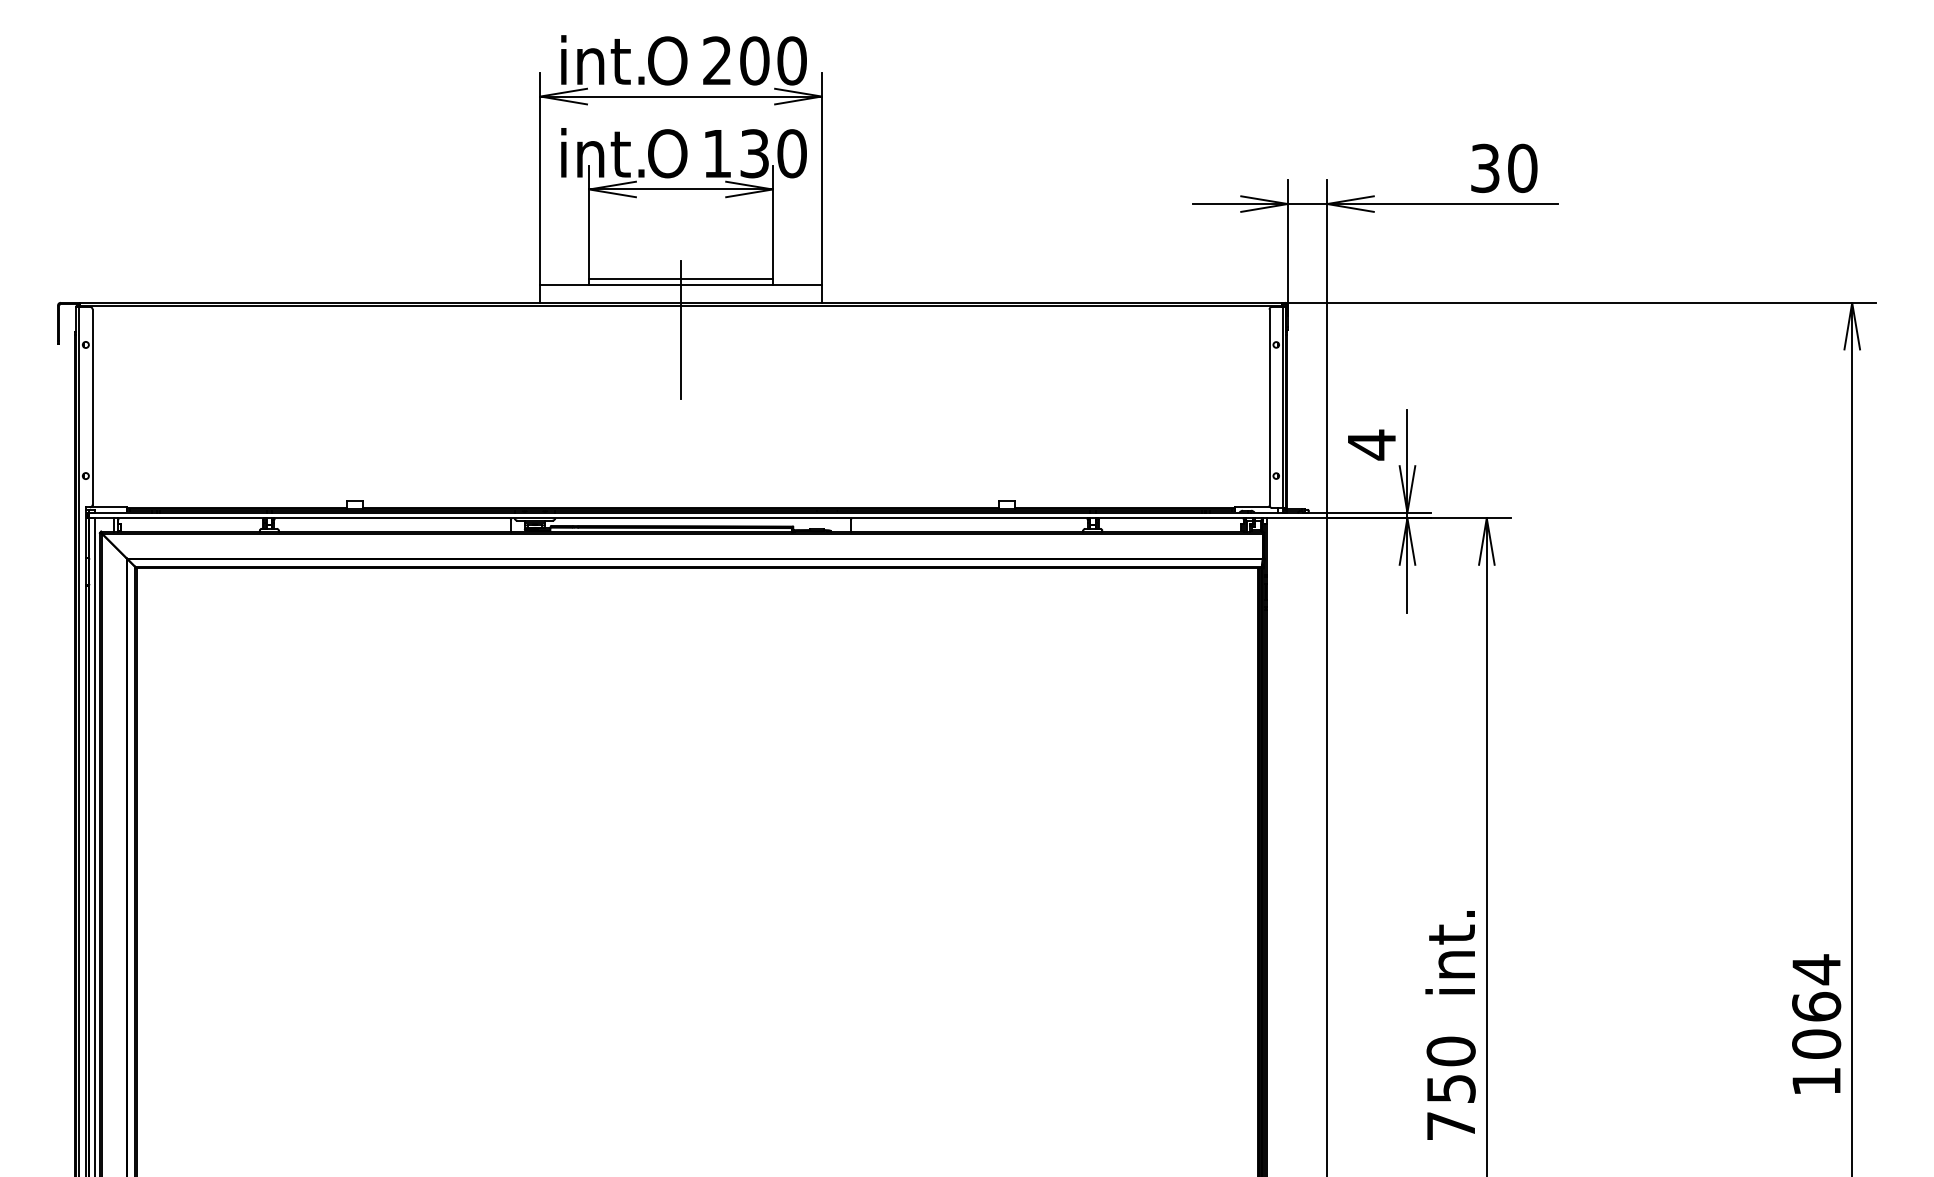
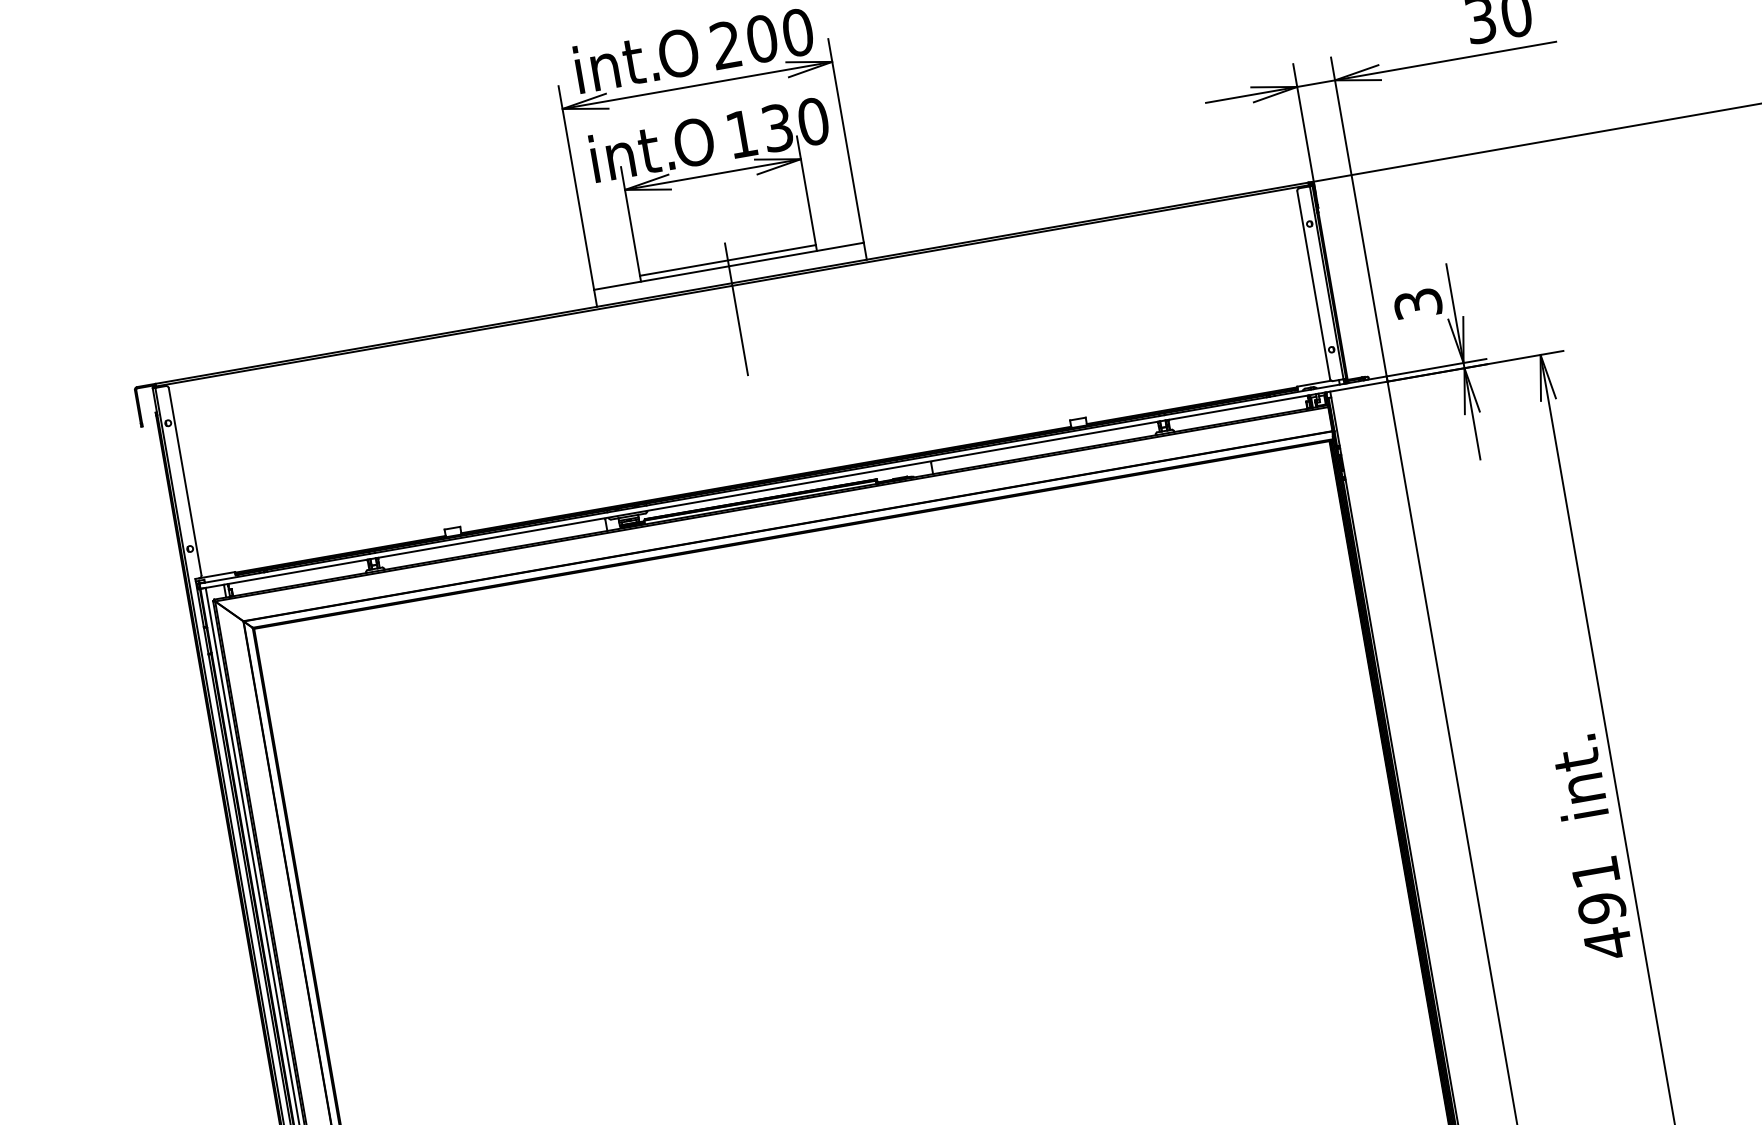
text: (1371, 444) -> (1417, 303), 4 -> 3
text: (1450, 1088) -> (1601, 907), 750 -> 491

